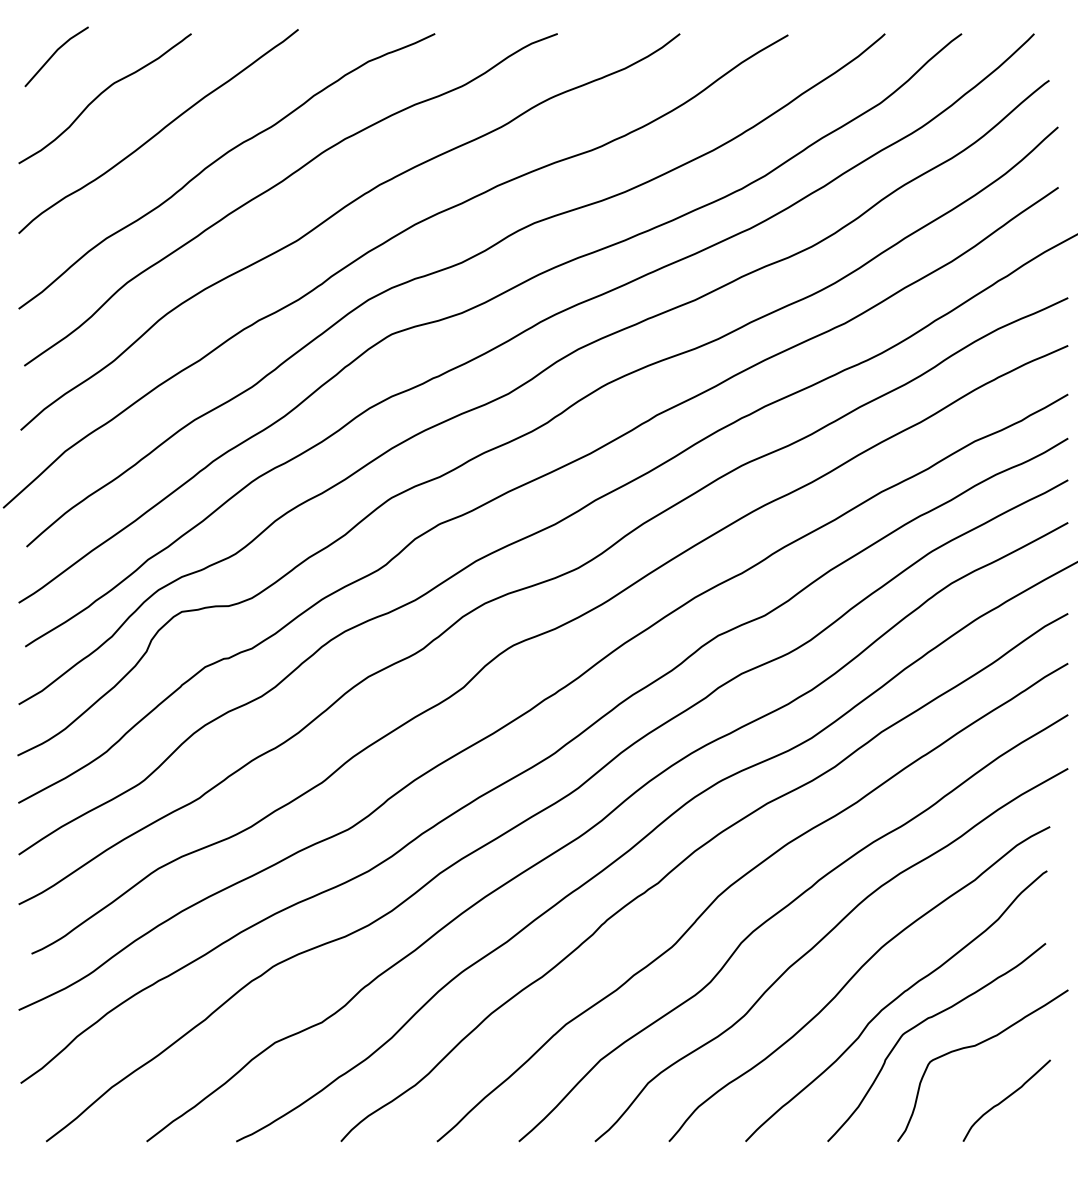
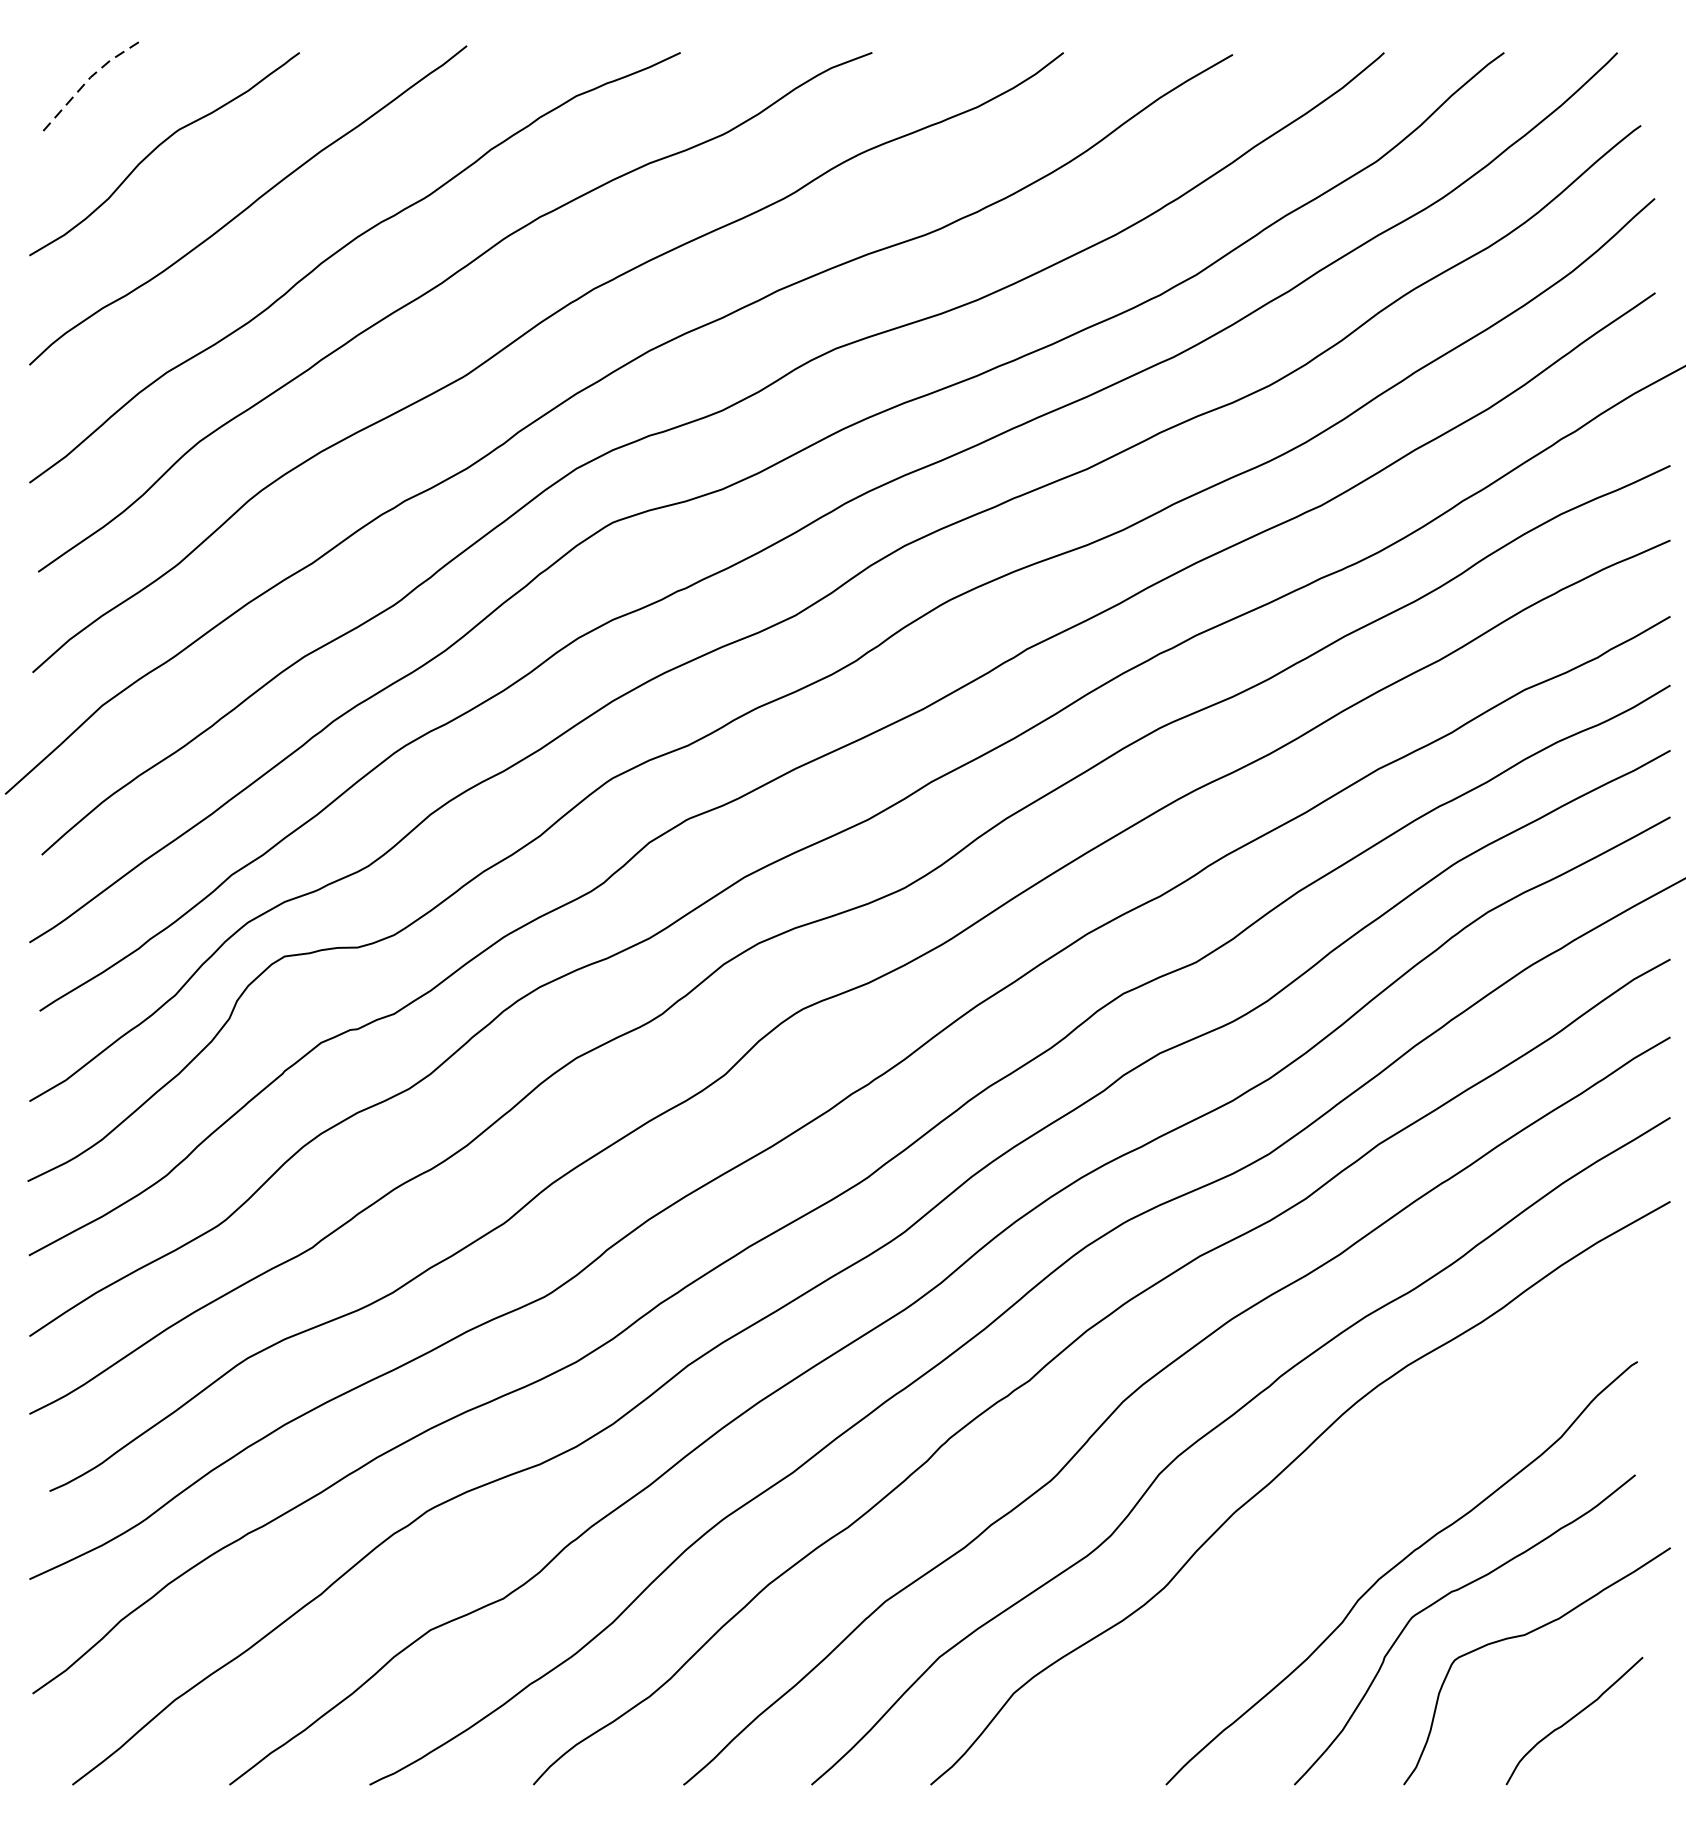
line: (54, 53) -> (85, 83), solid -> dashed
curve: (853, 977) -> (1334, 1528), removed

